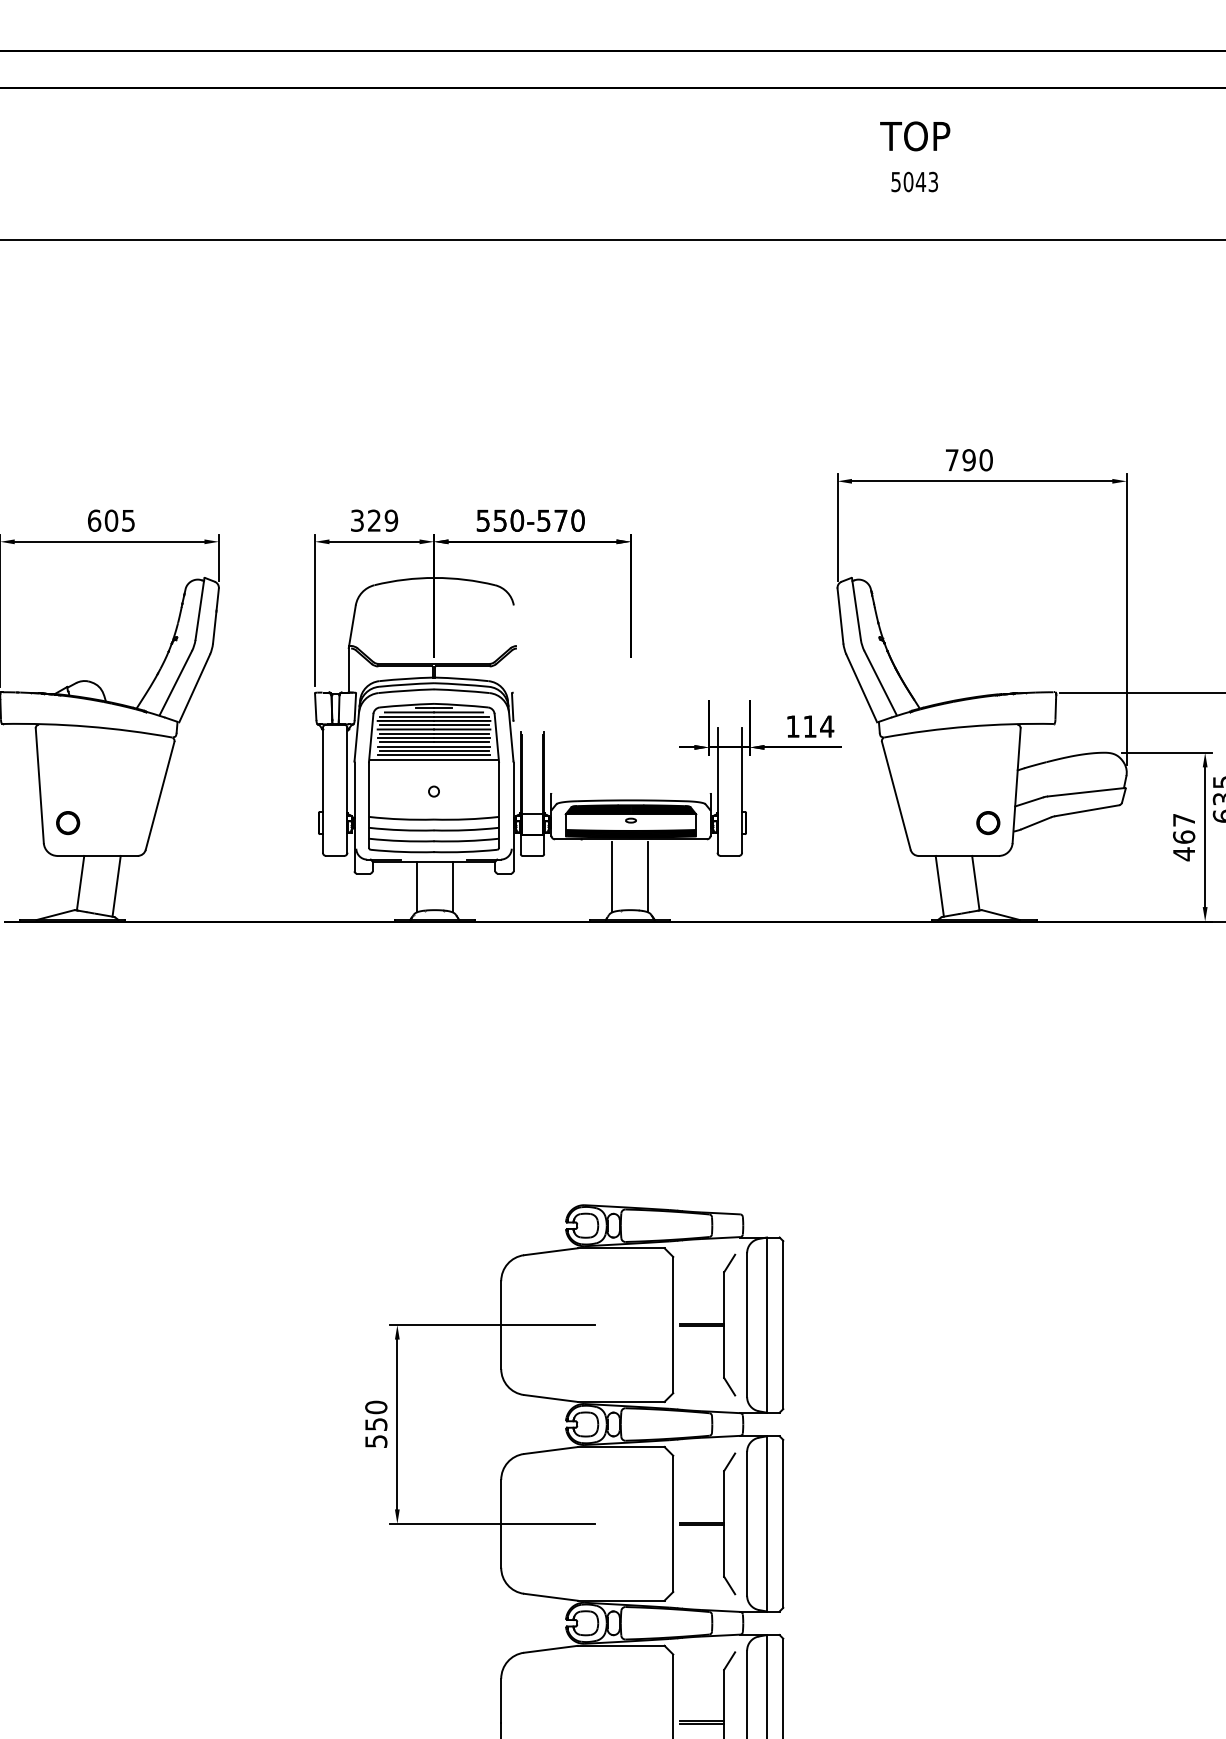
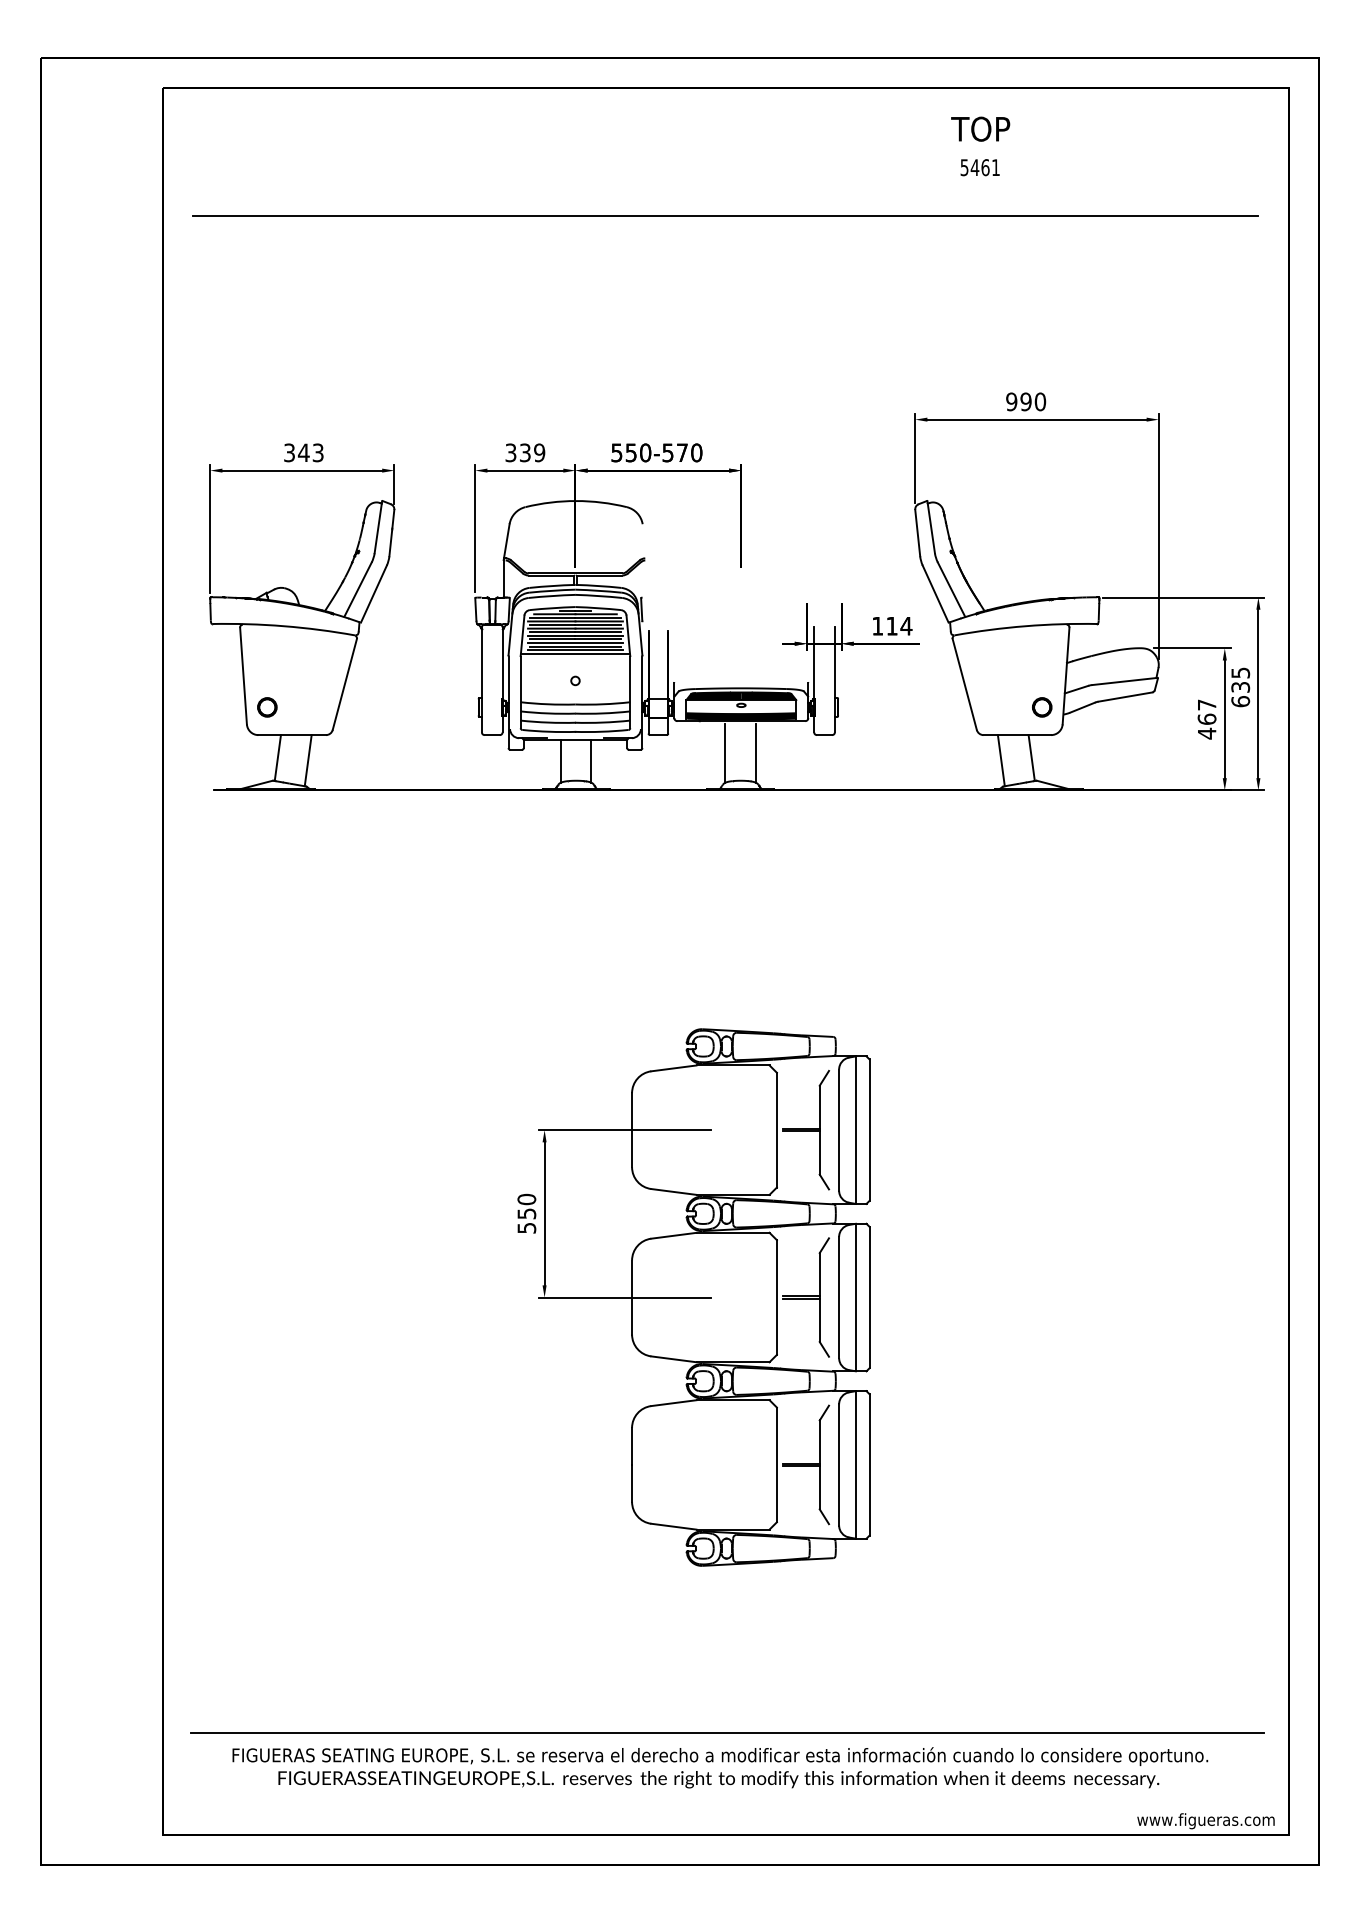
text: (919, 181) -> (984, 167), 5043 -> 5461
text: (951, 459) -> (1011, 401), 790 -> 990
text: (111, 520) -> (303, 452), 605 -> 343
text: (373, 520) -> (524, 452), 329 -> 339

